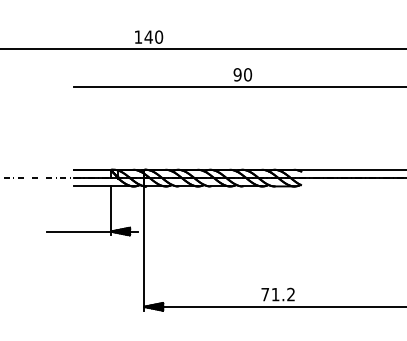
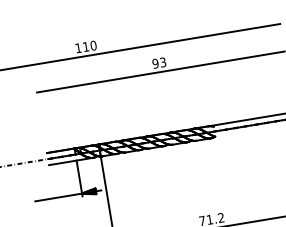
text: (148, 36) -> (85, 46), 140 -> 110
text: (248, 74) -> (163, 62), 90 -> 93

